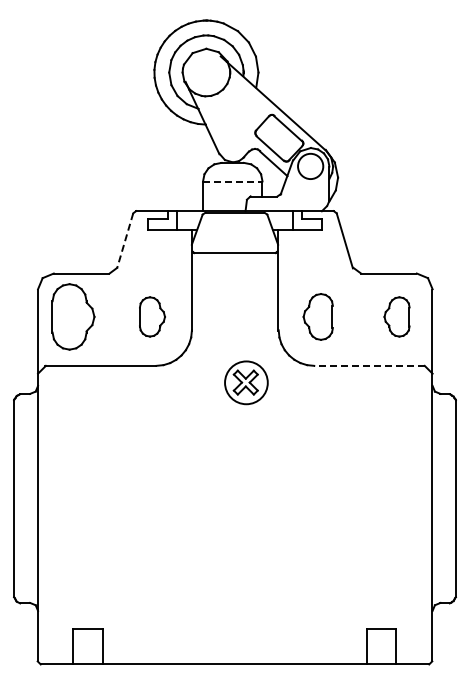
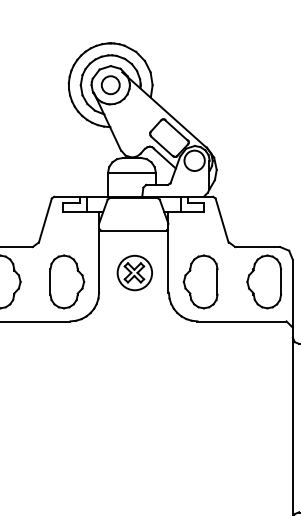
circle: (206, 72) -> (110, 85), added
line: (232, 181) -> (131, 172), dashed -> solid
line: (125, 240) -> (45, 220), dashed -> solid
part: (152, 316) -> (67, 281), size x1.67
part: (318, 316) -> (200, 281), size x1.43
part: (396, 316) -> (263, 281), size x1.67
line: (368, 366) -> (241, 321), dashed -> solid
part: (246, 382) -> (134, 272), moved

